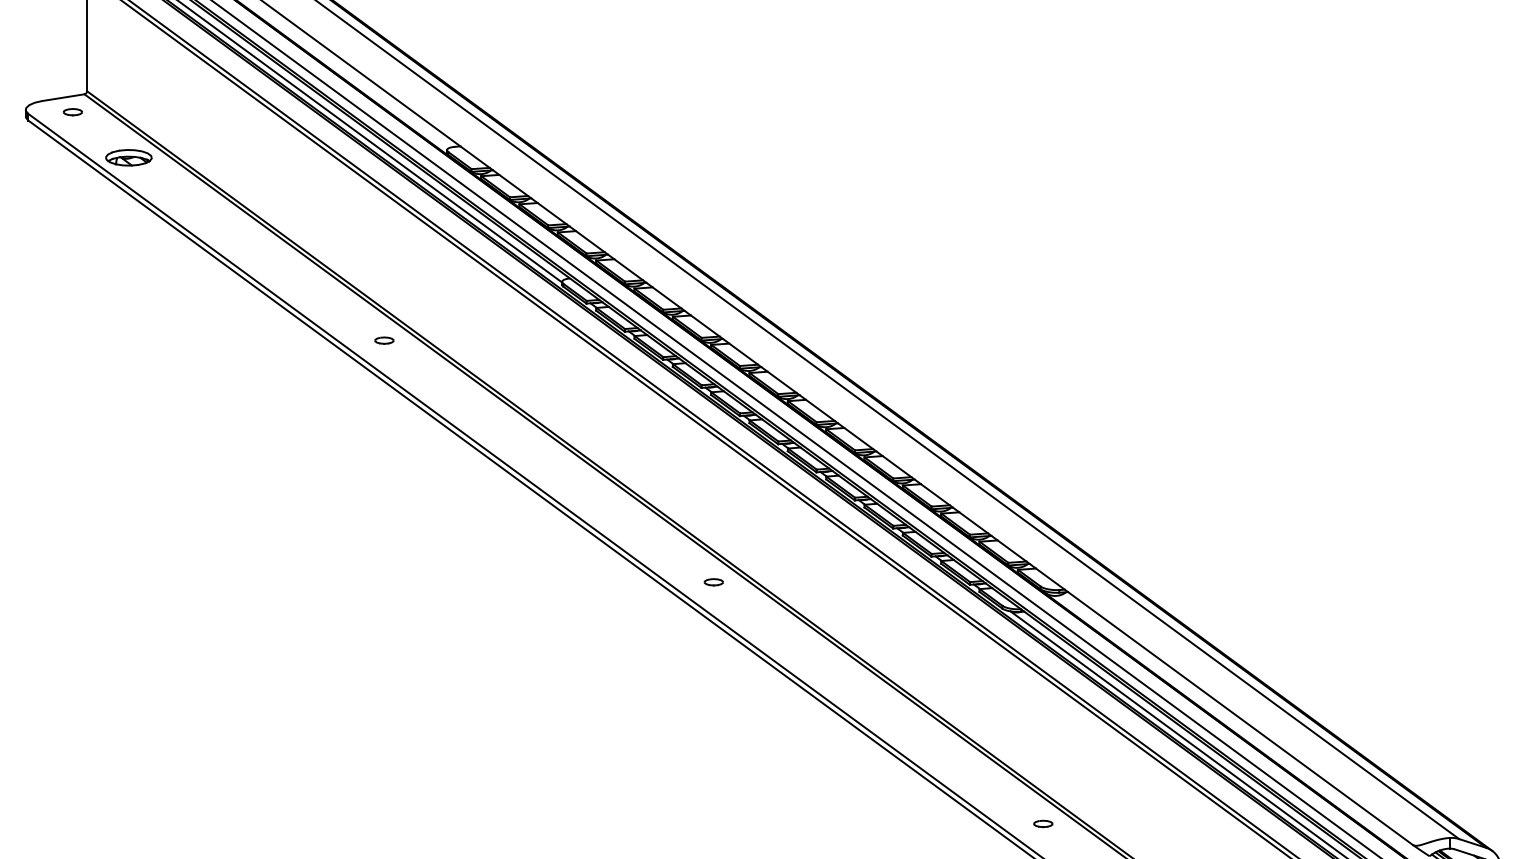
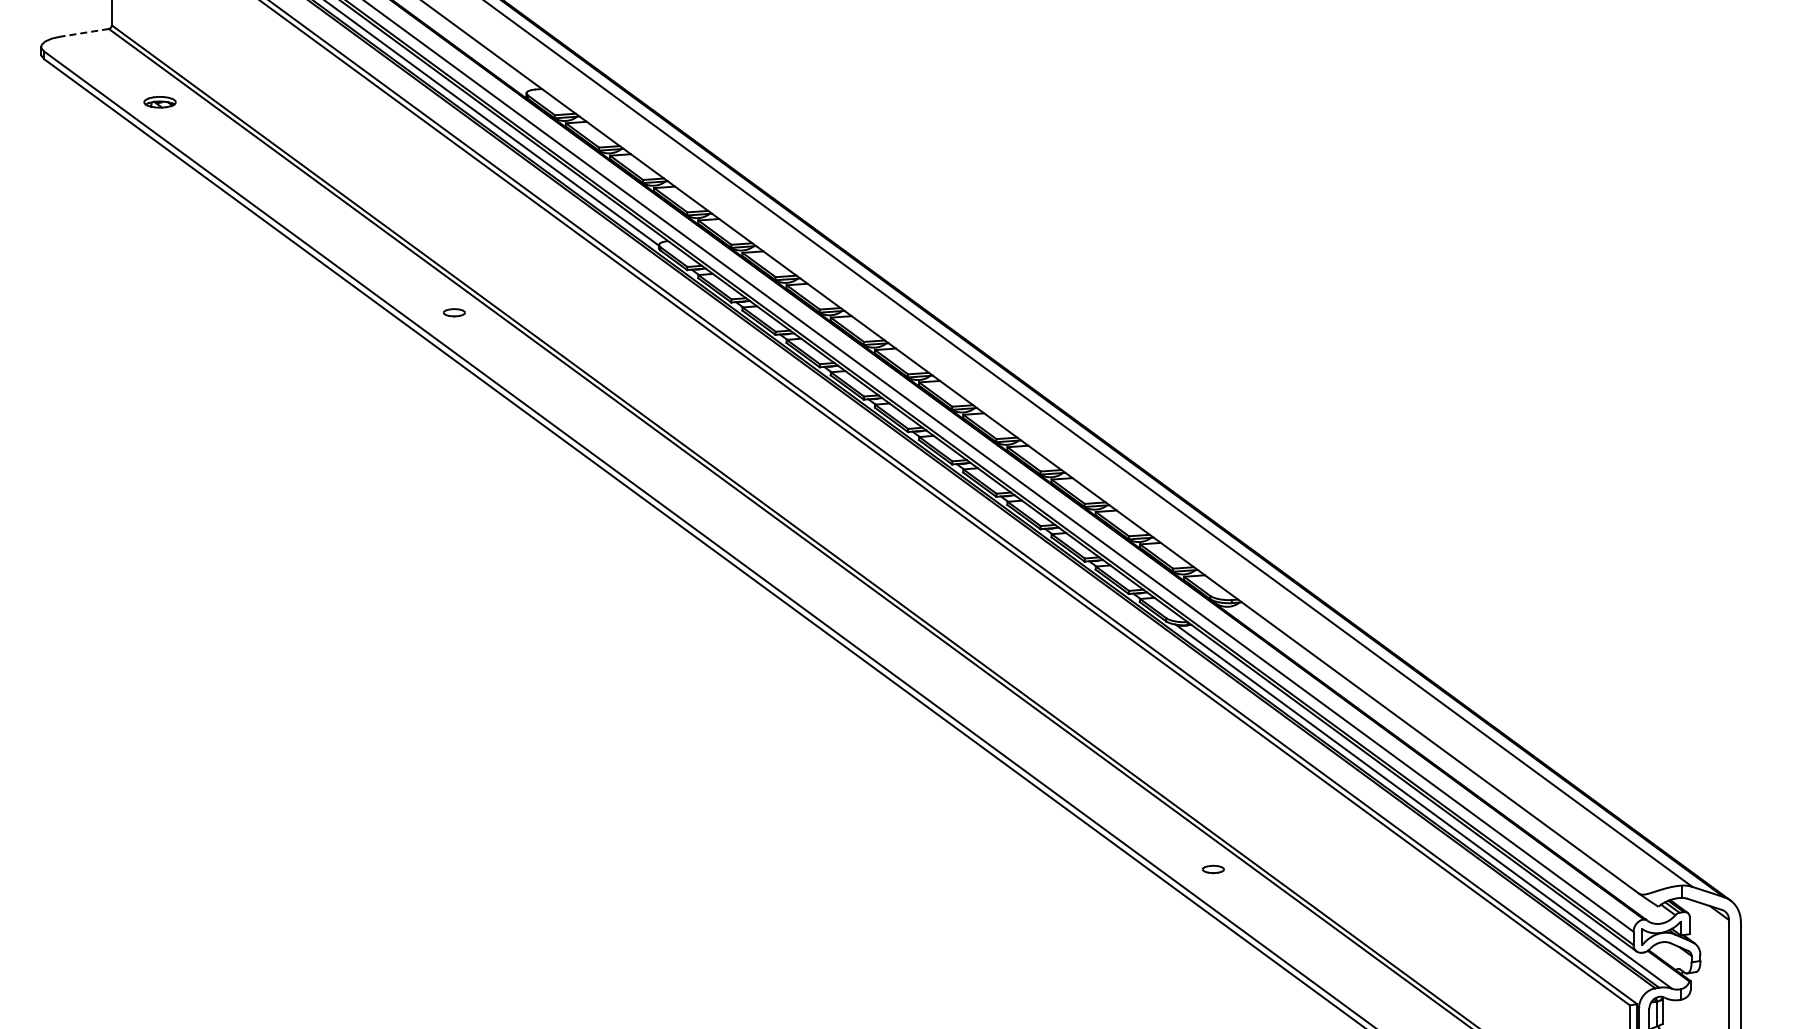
line: (63, 97) -> (84, 32), solid -> dashed
part: (72, 112) -> (95, 49), removed
part: (128, 158) -> (159, 102), size x0.6
part: (713, 581) -> (833, 590), removed

